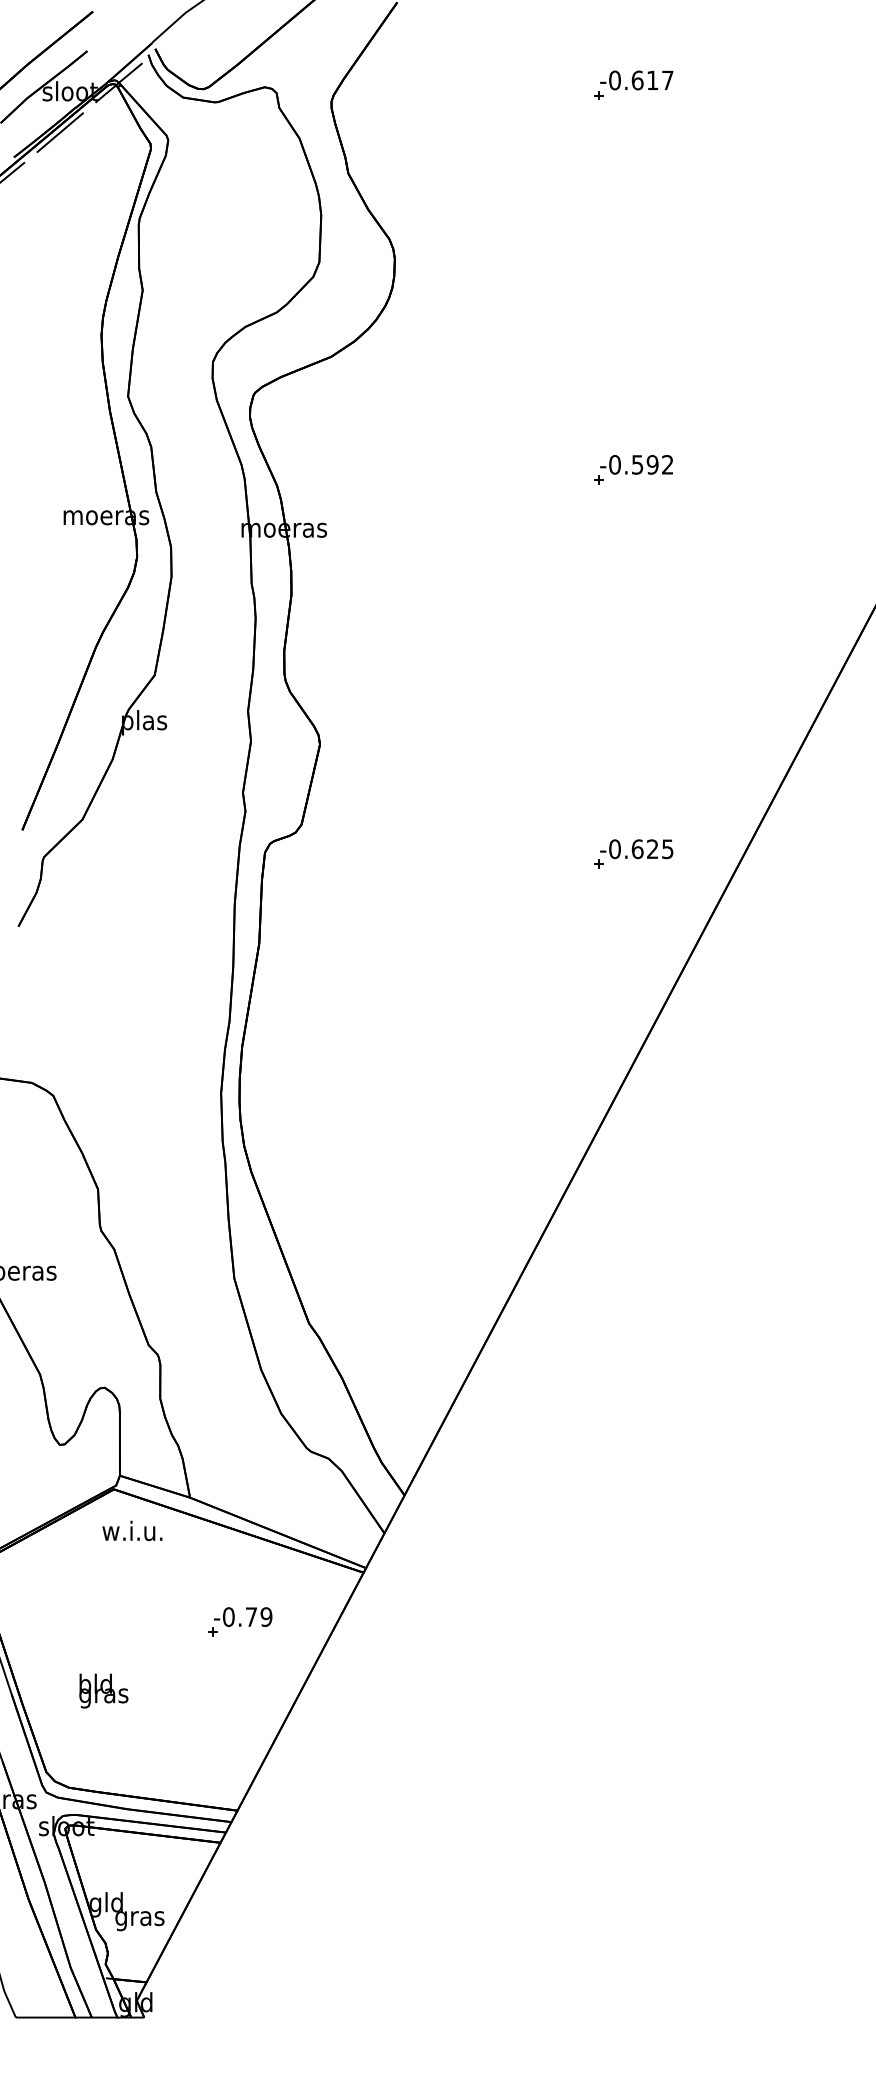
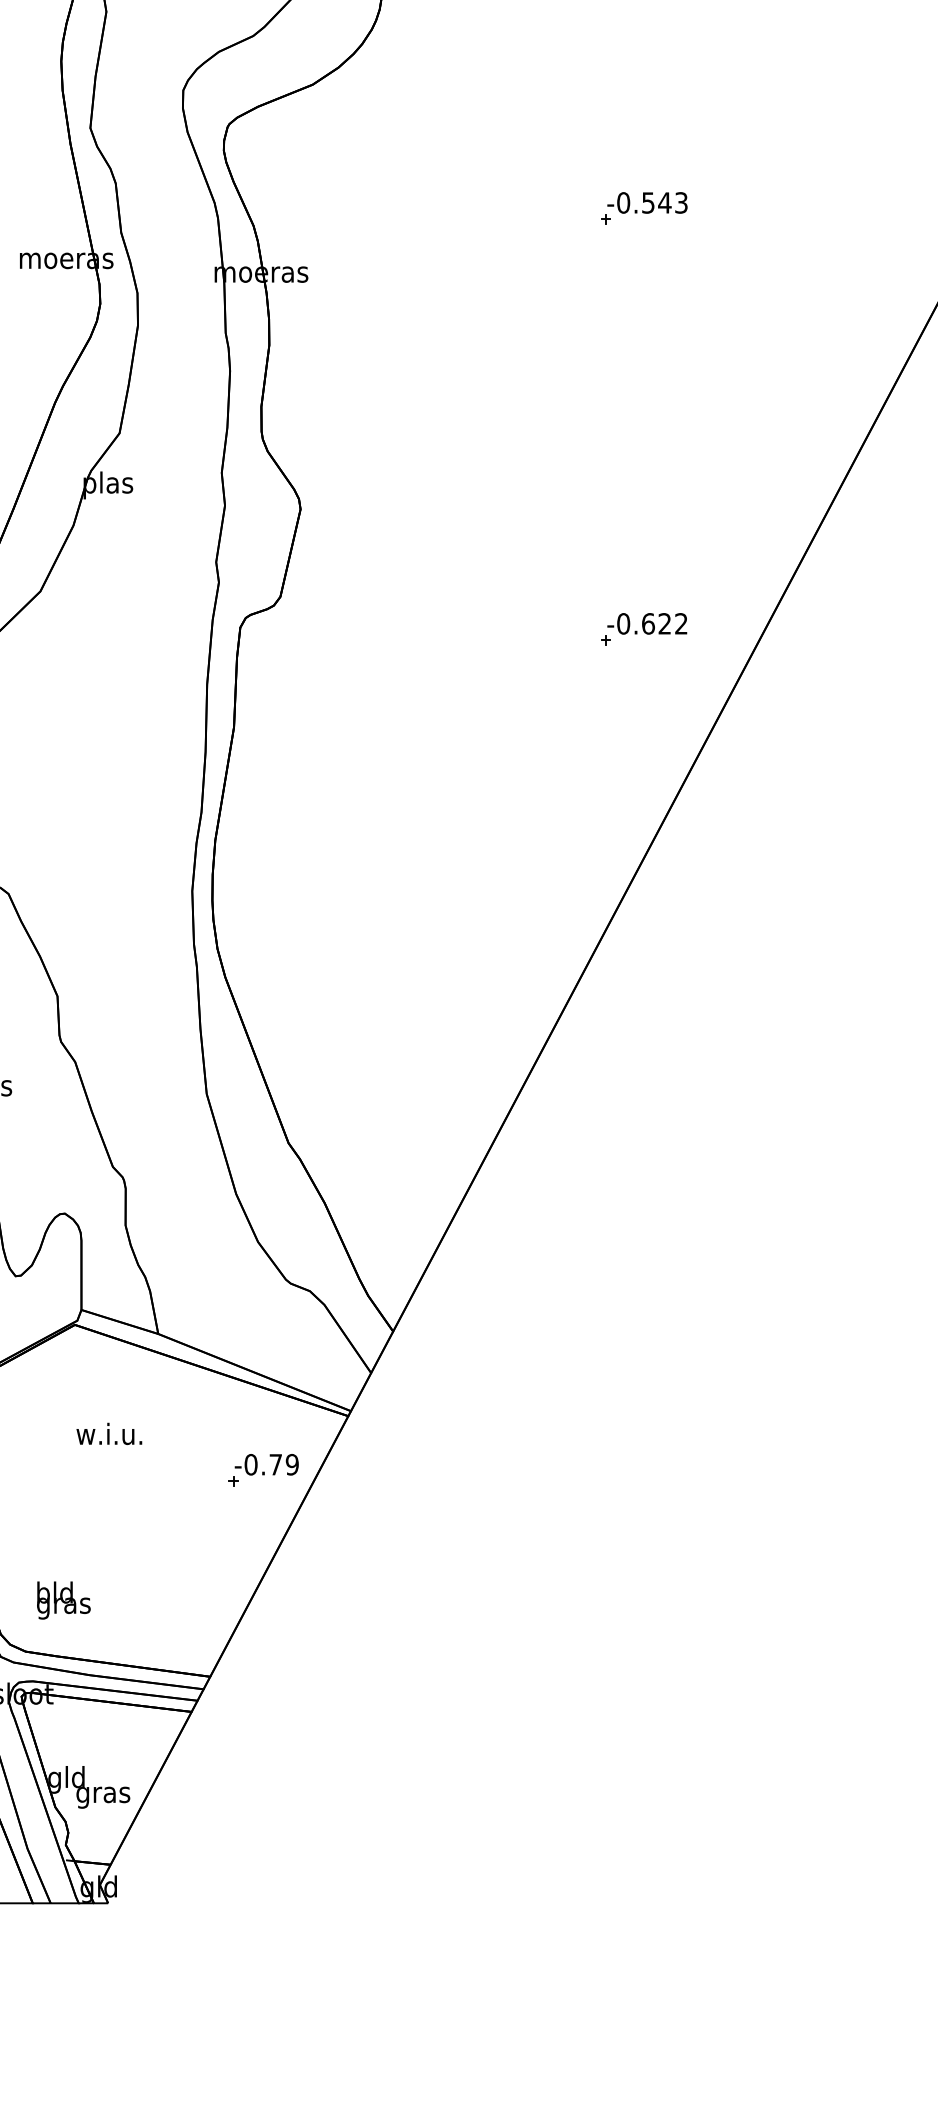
text: (659, 464) -> (672, 202), -0.592 -> -0.543
text: (667, 849) -> (681, 624), -0.625 -> -0.622
text: (132, 1530) -> (109, 1433), moved
part: (240, 1621) -> (263, 1469), moved
text: (103, 1690) -> (63, 1599), moved

